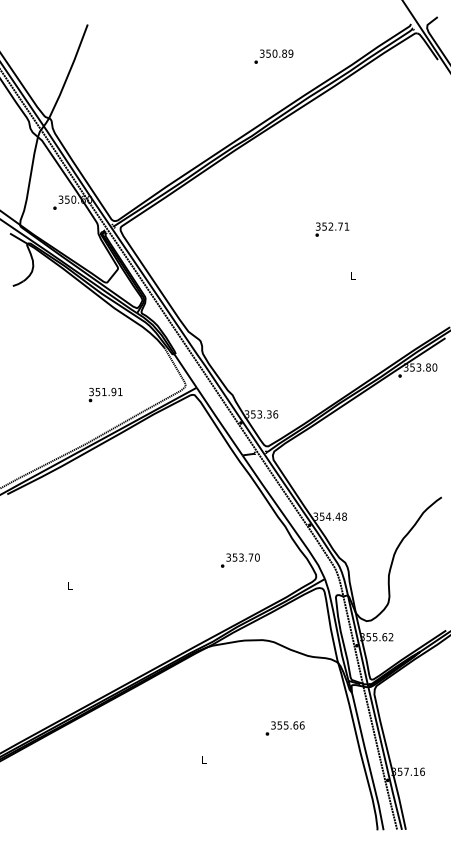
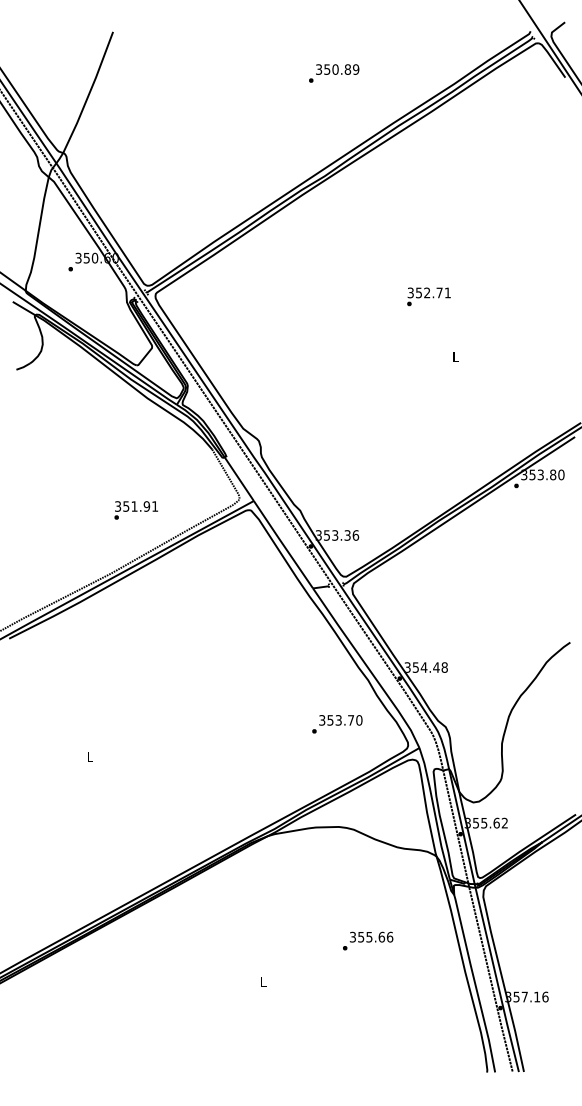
text: (273, 56) -> (333, 73), moved
text: (240, 560) -> (337, 724), moved

